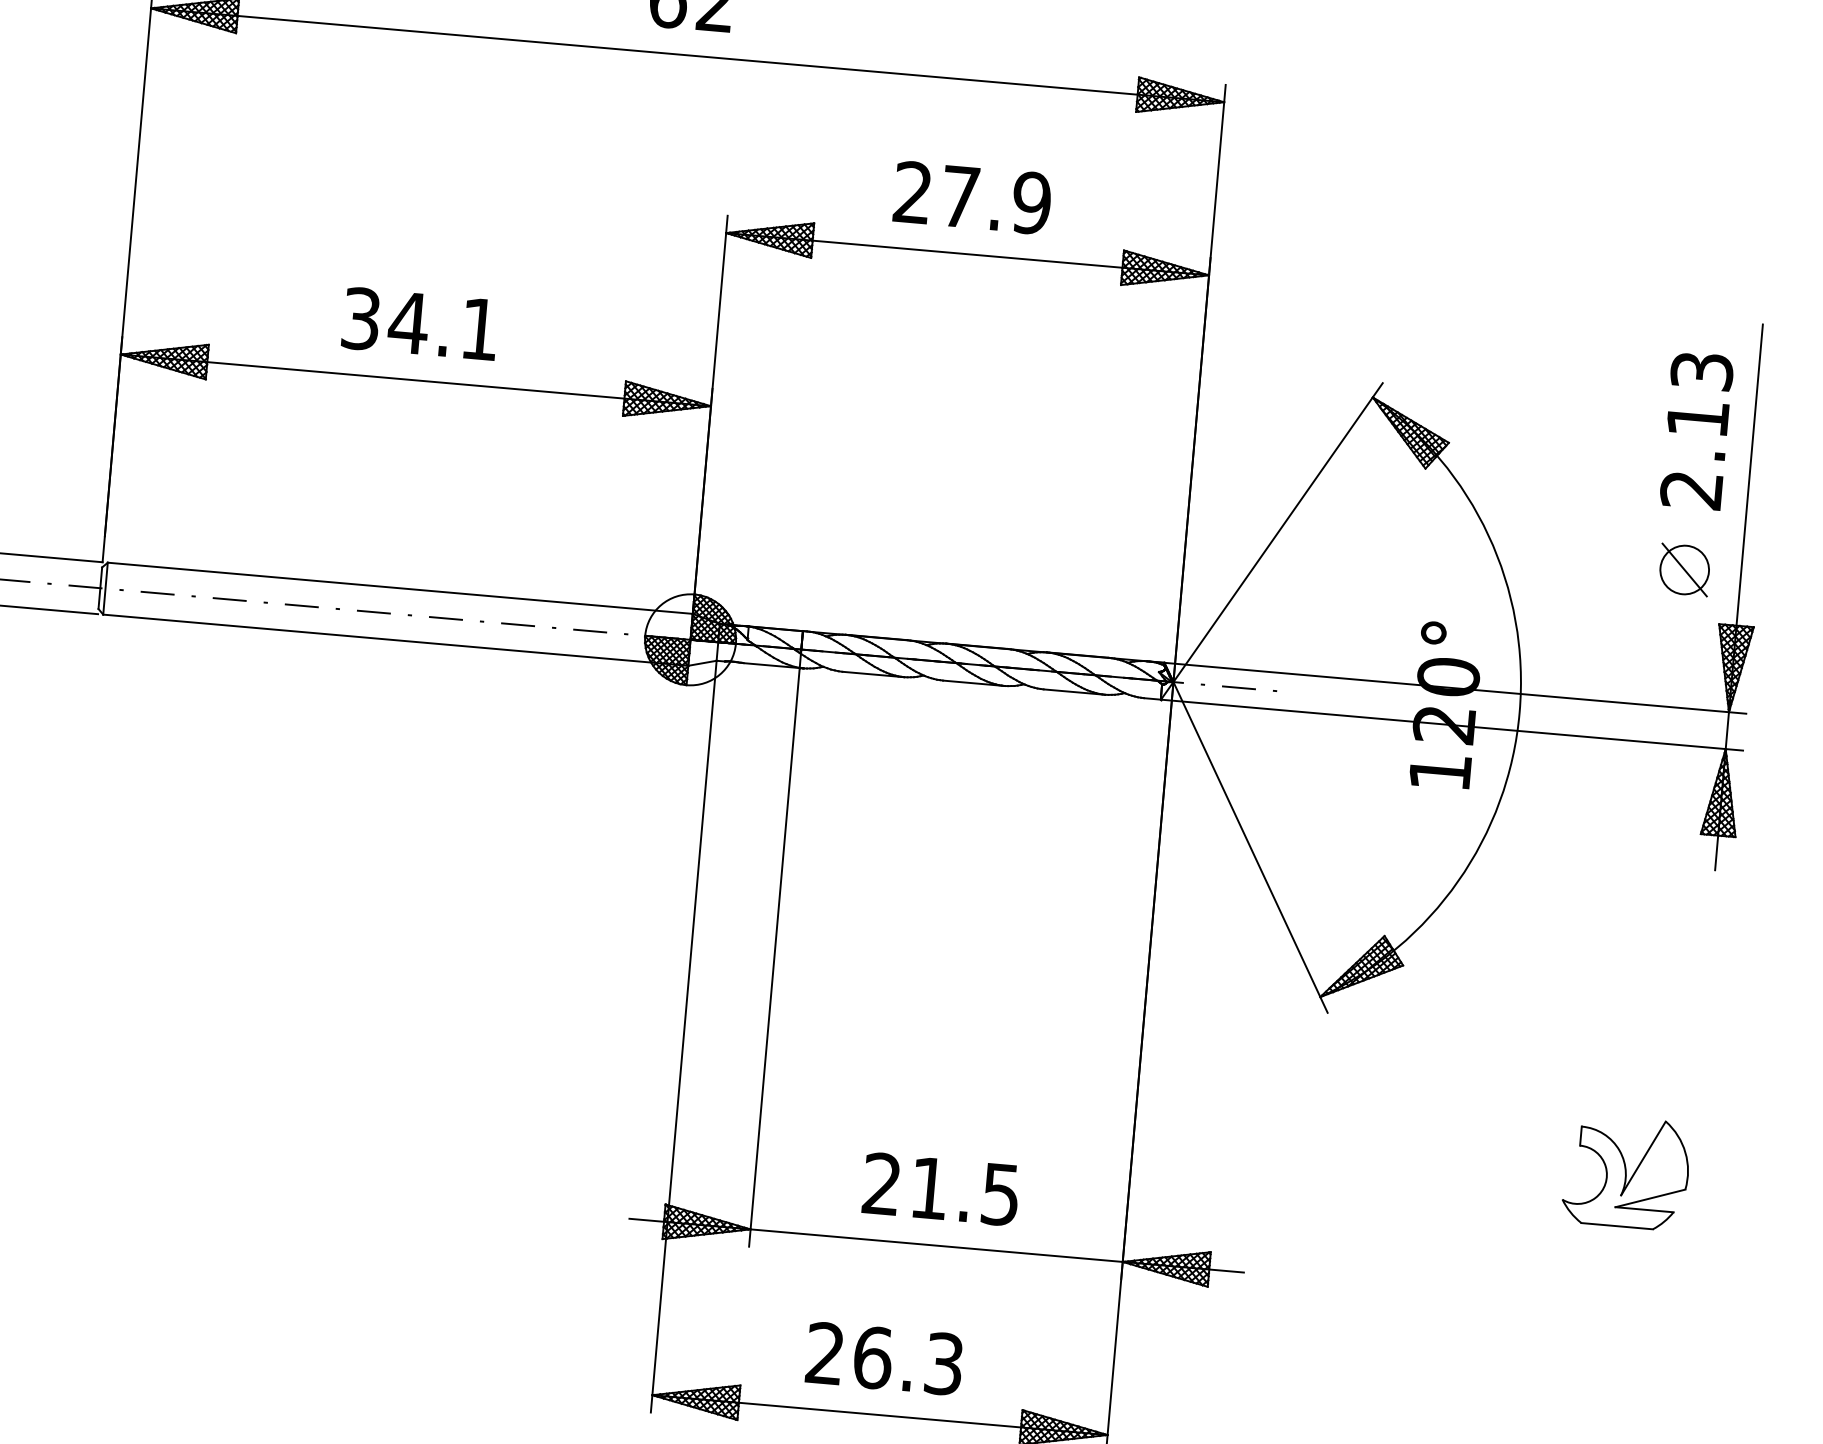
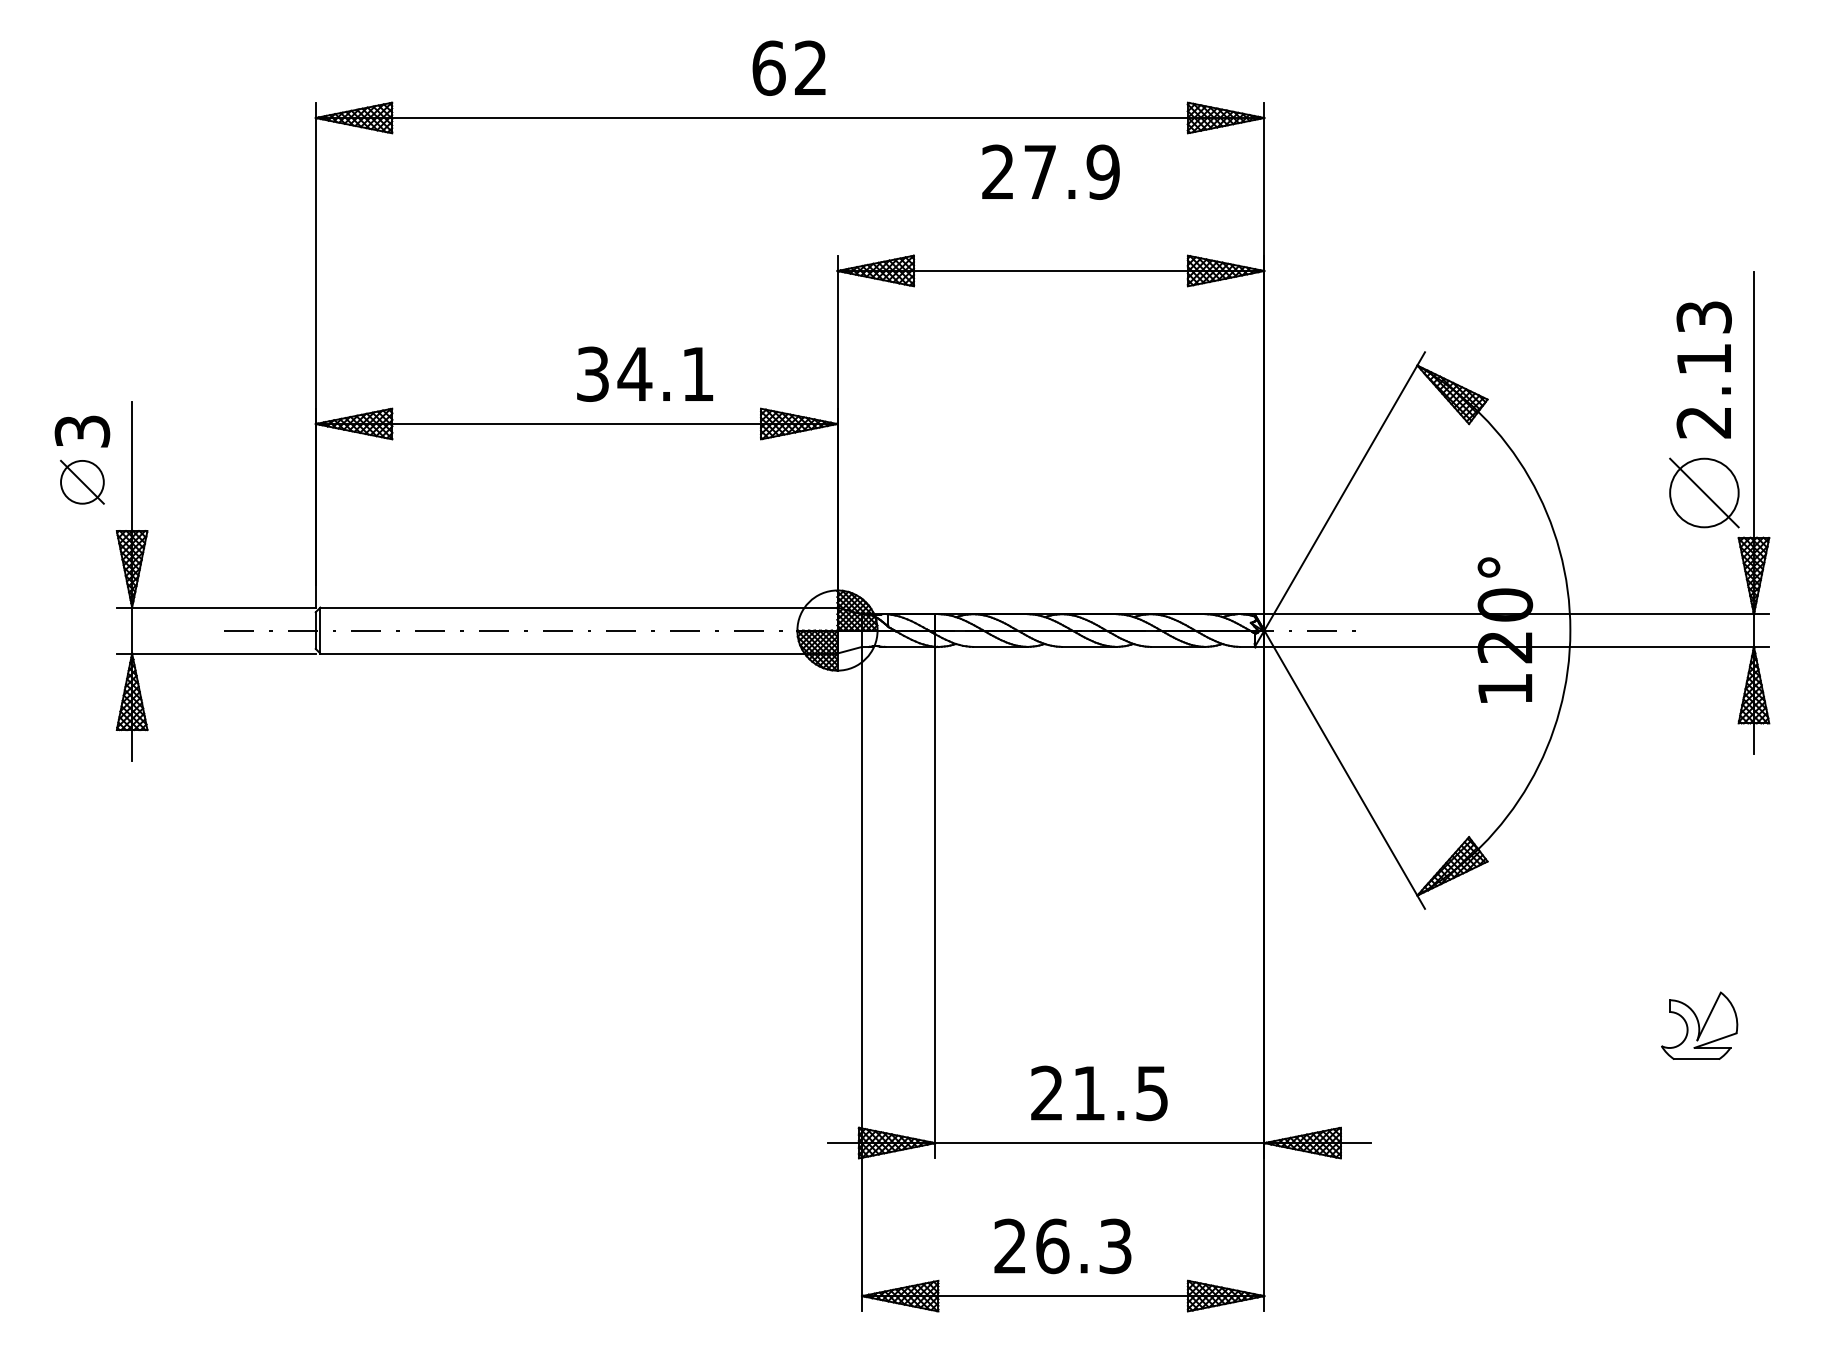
text: (972, 197) -> (1050, 171), moved
text: (420, 323) -> (645, 373), moved
part: (1683, 569) -> (1703, 492), size x1.6
part: (1626, 1171) -> (1699, 1025), size x0.7

